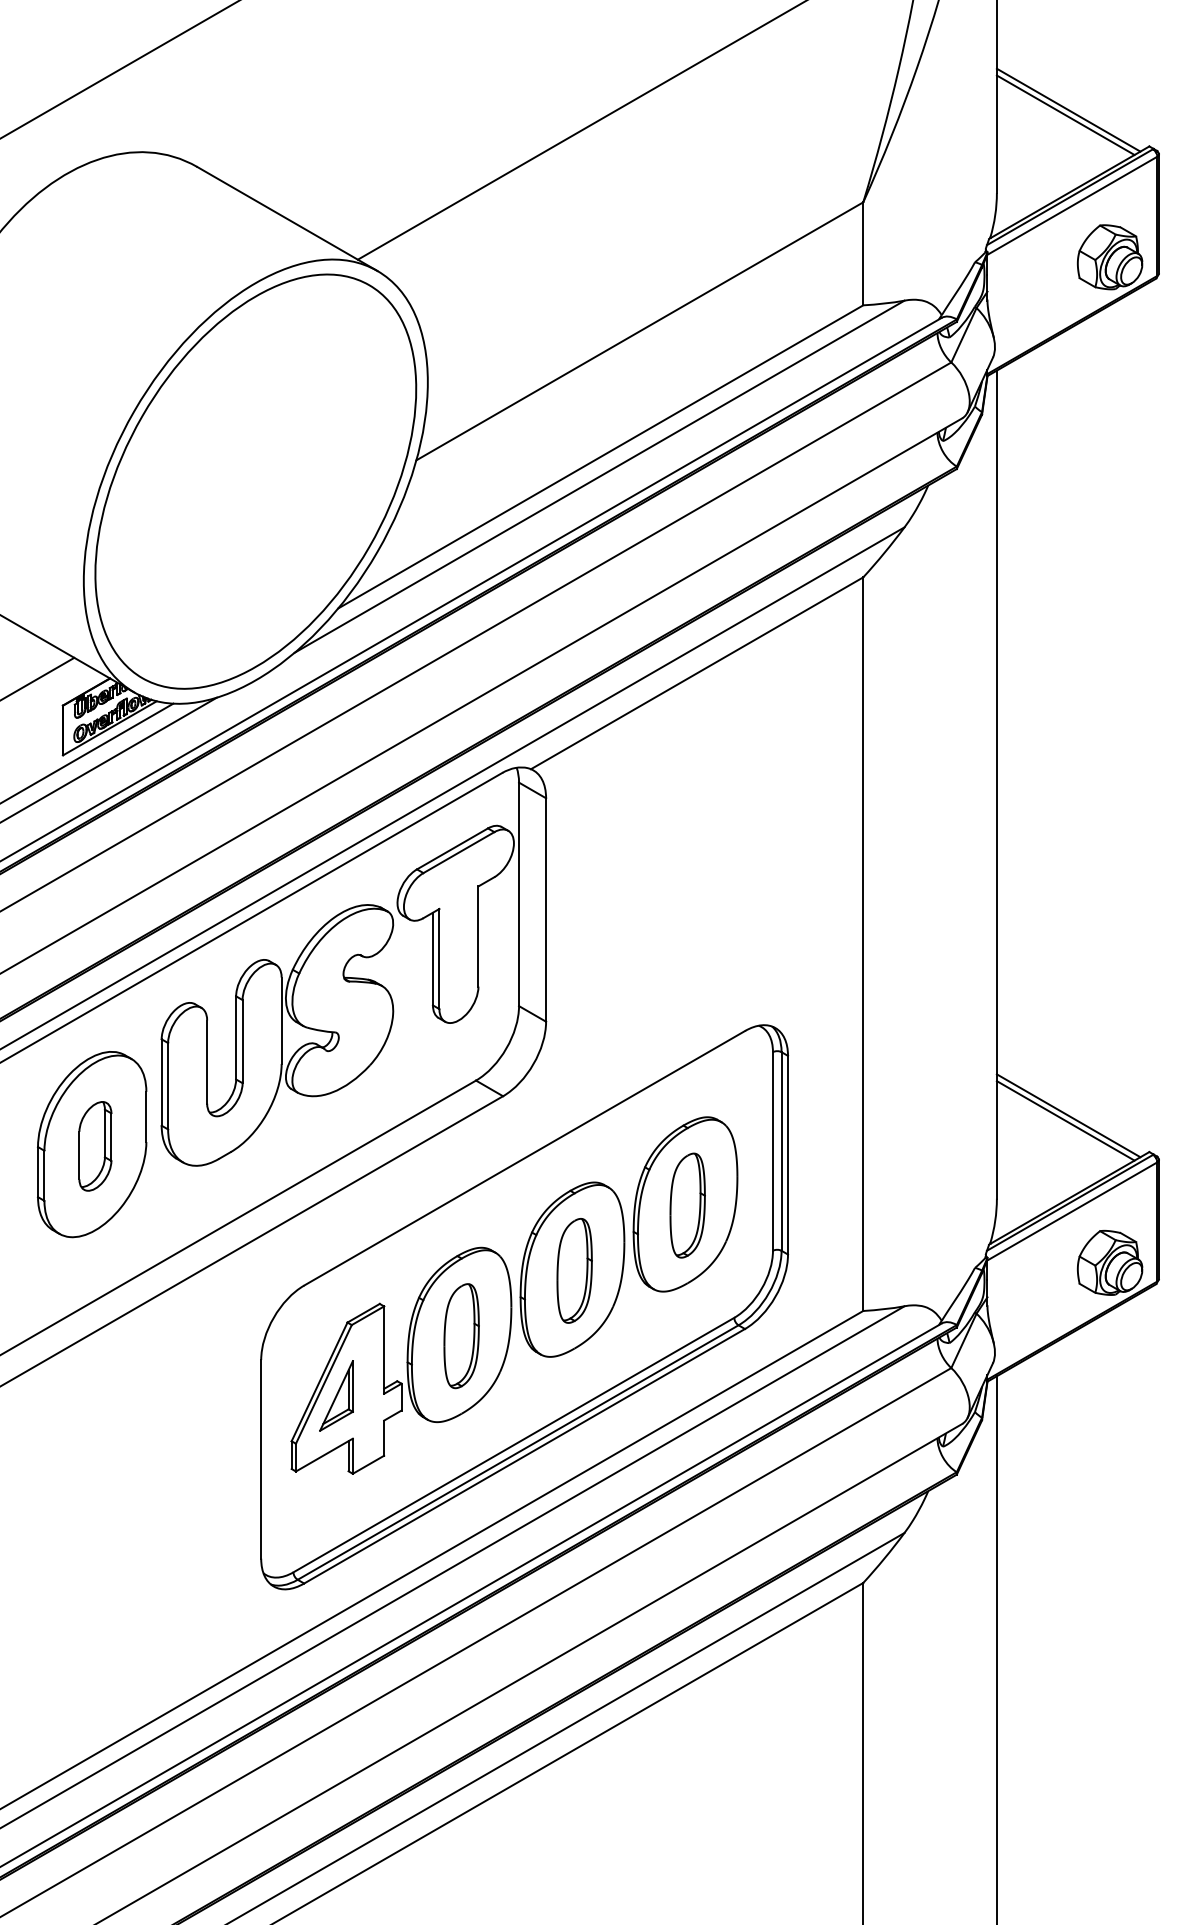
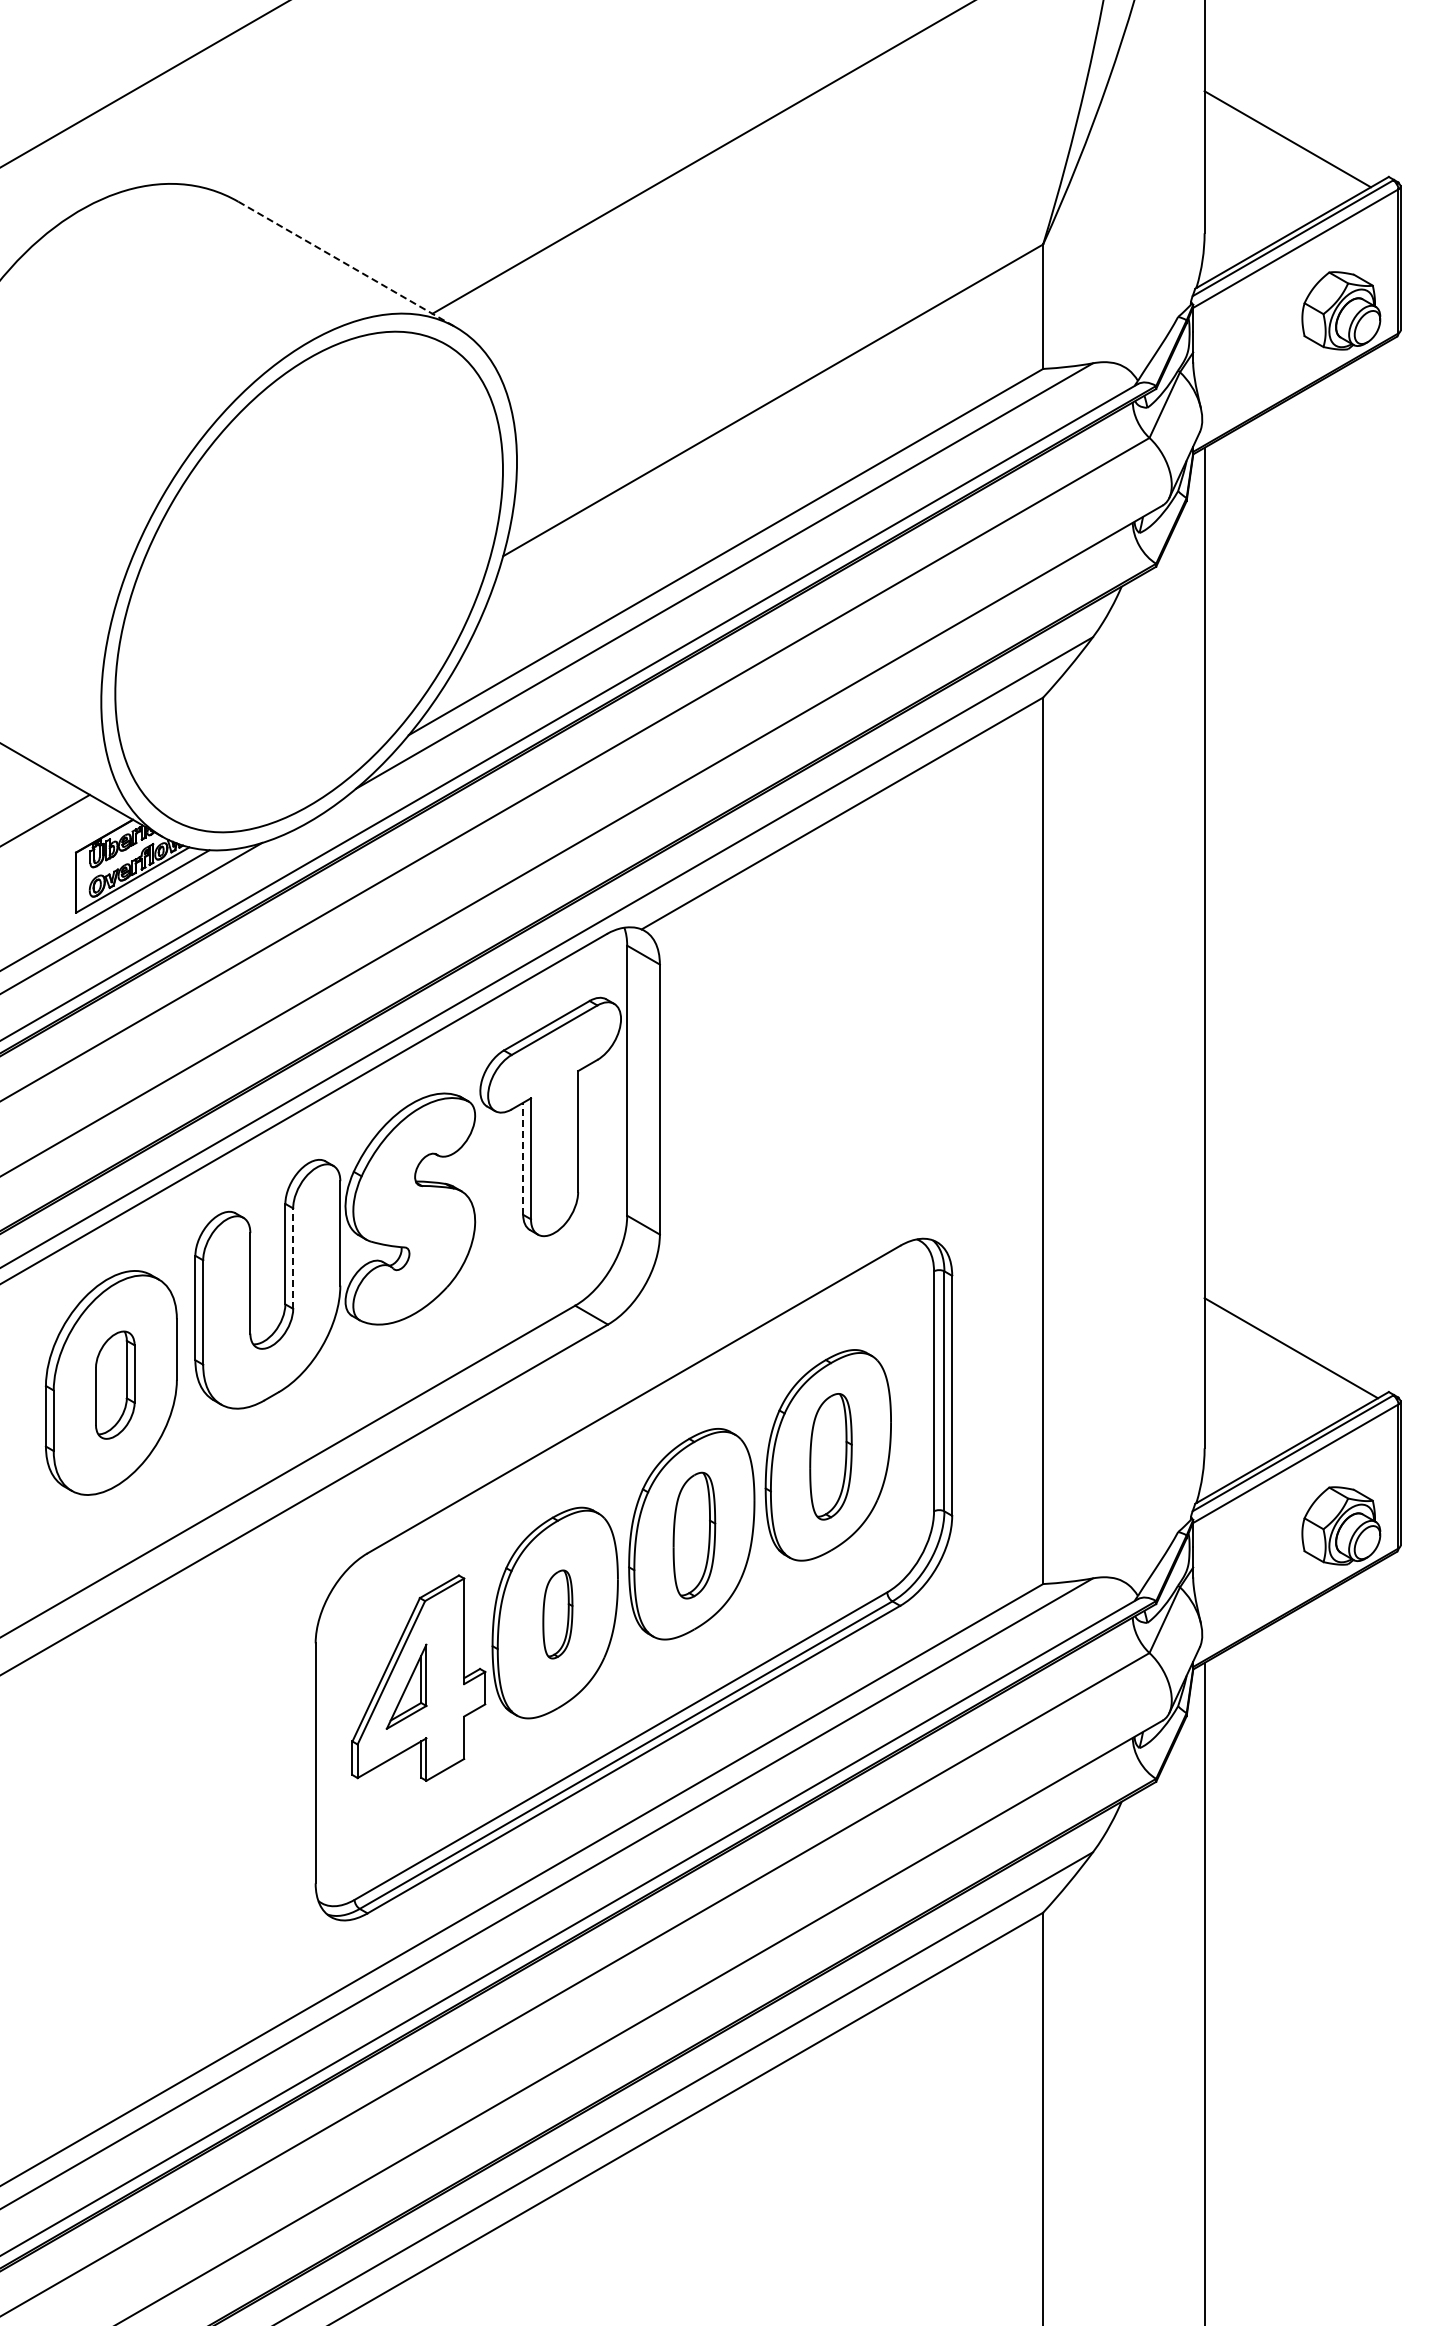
line: (1068, 110) -> (1291, 133), removed
line: (287, 218) -> (347, 264), solid -> dashed
line: (433, 958) -> (523, 1158), solid -> dashed
line: (242, 1041) -> (293, 1258), solid -> dashed
line: (1065, 1120) -> (1287, 1354), removed
part: (461, 1336) -> (557, 1614), size x0.7

